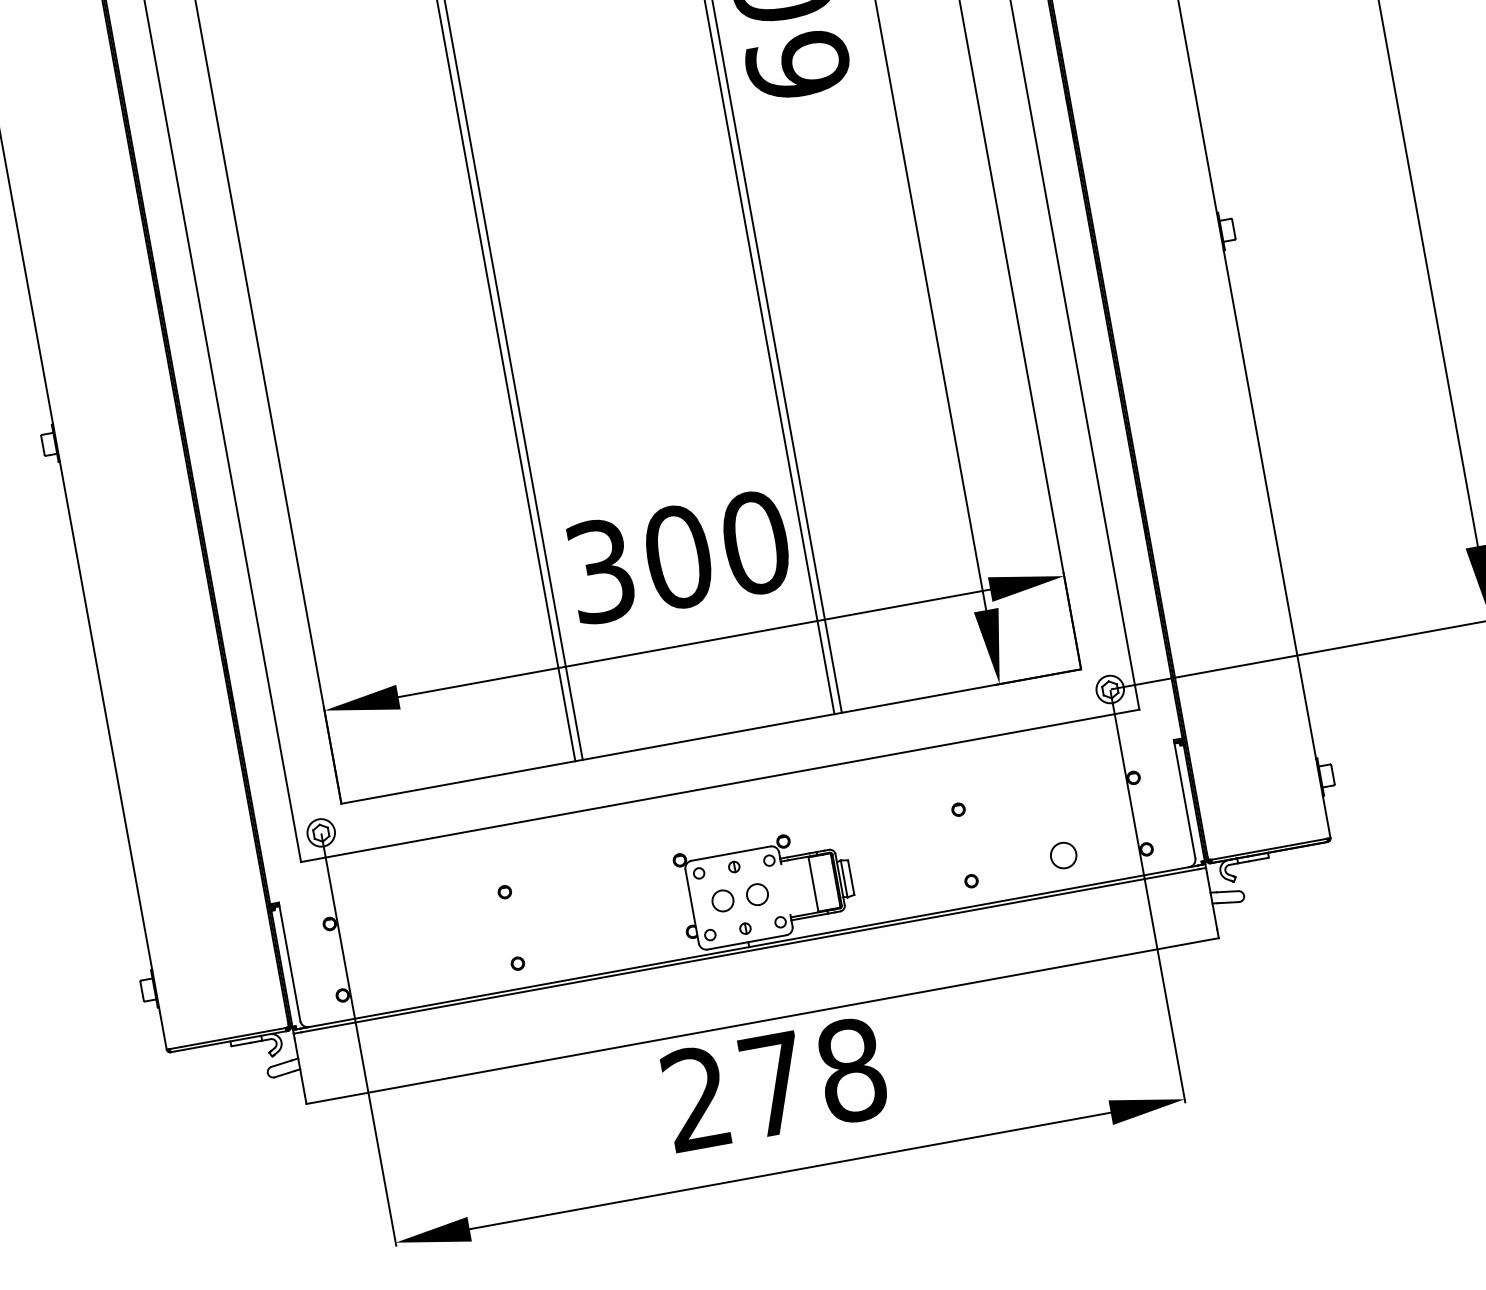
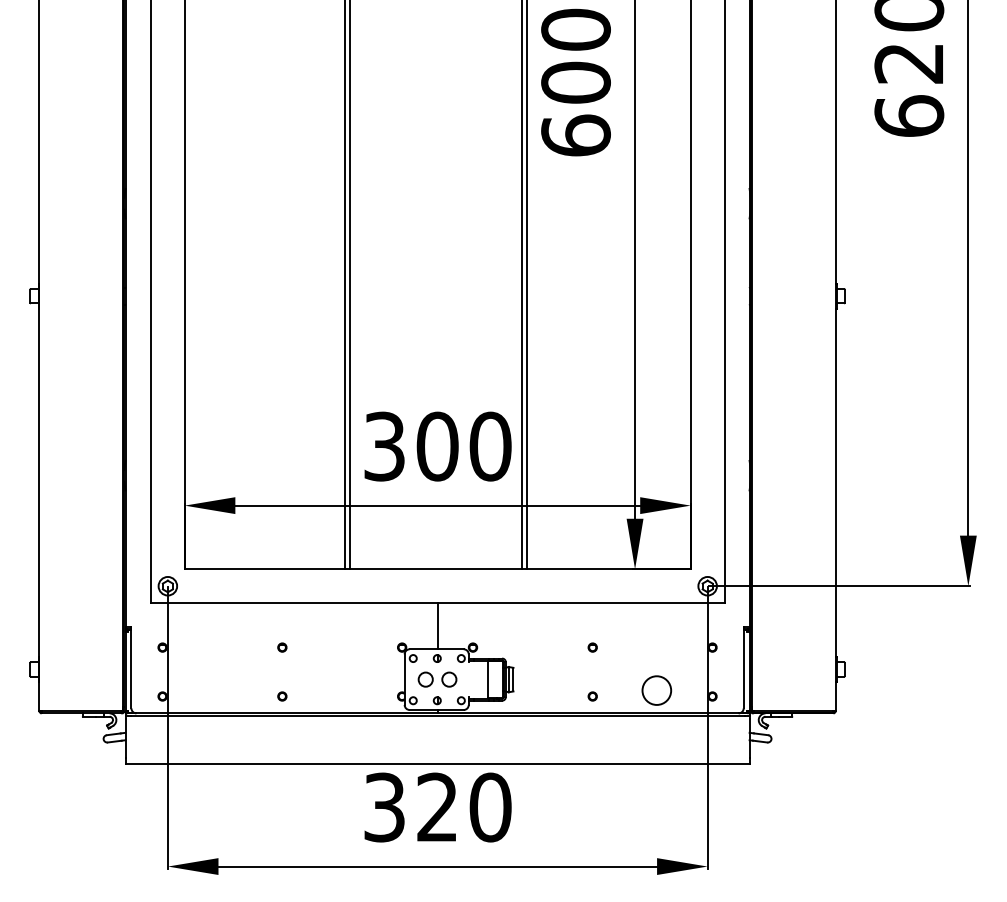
line: (726, 820) -> (437, 626), added
circle: (1063, 855) -> (656, 690), size x1.67
text: (774, 1084) -> (437, 807), 278 -> 320

